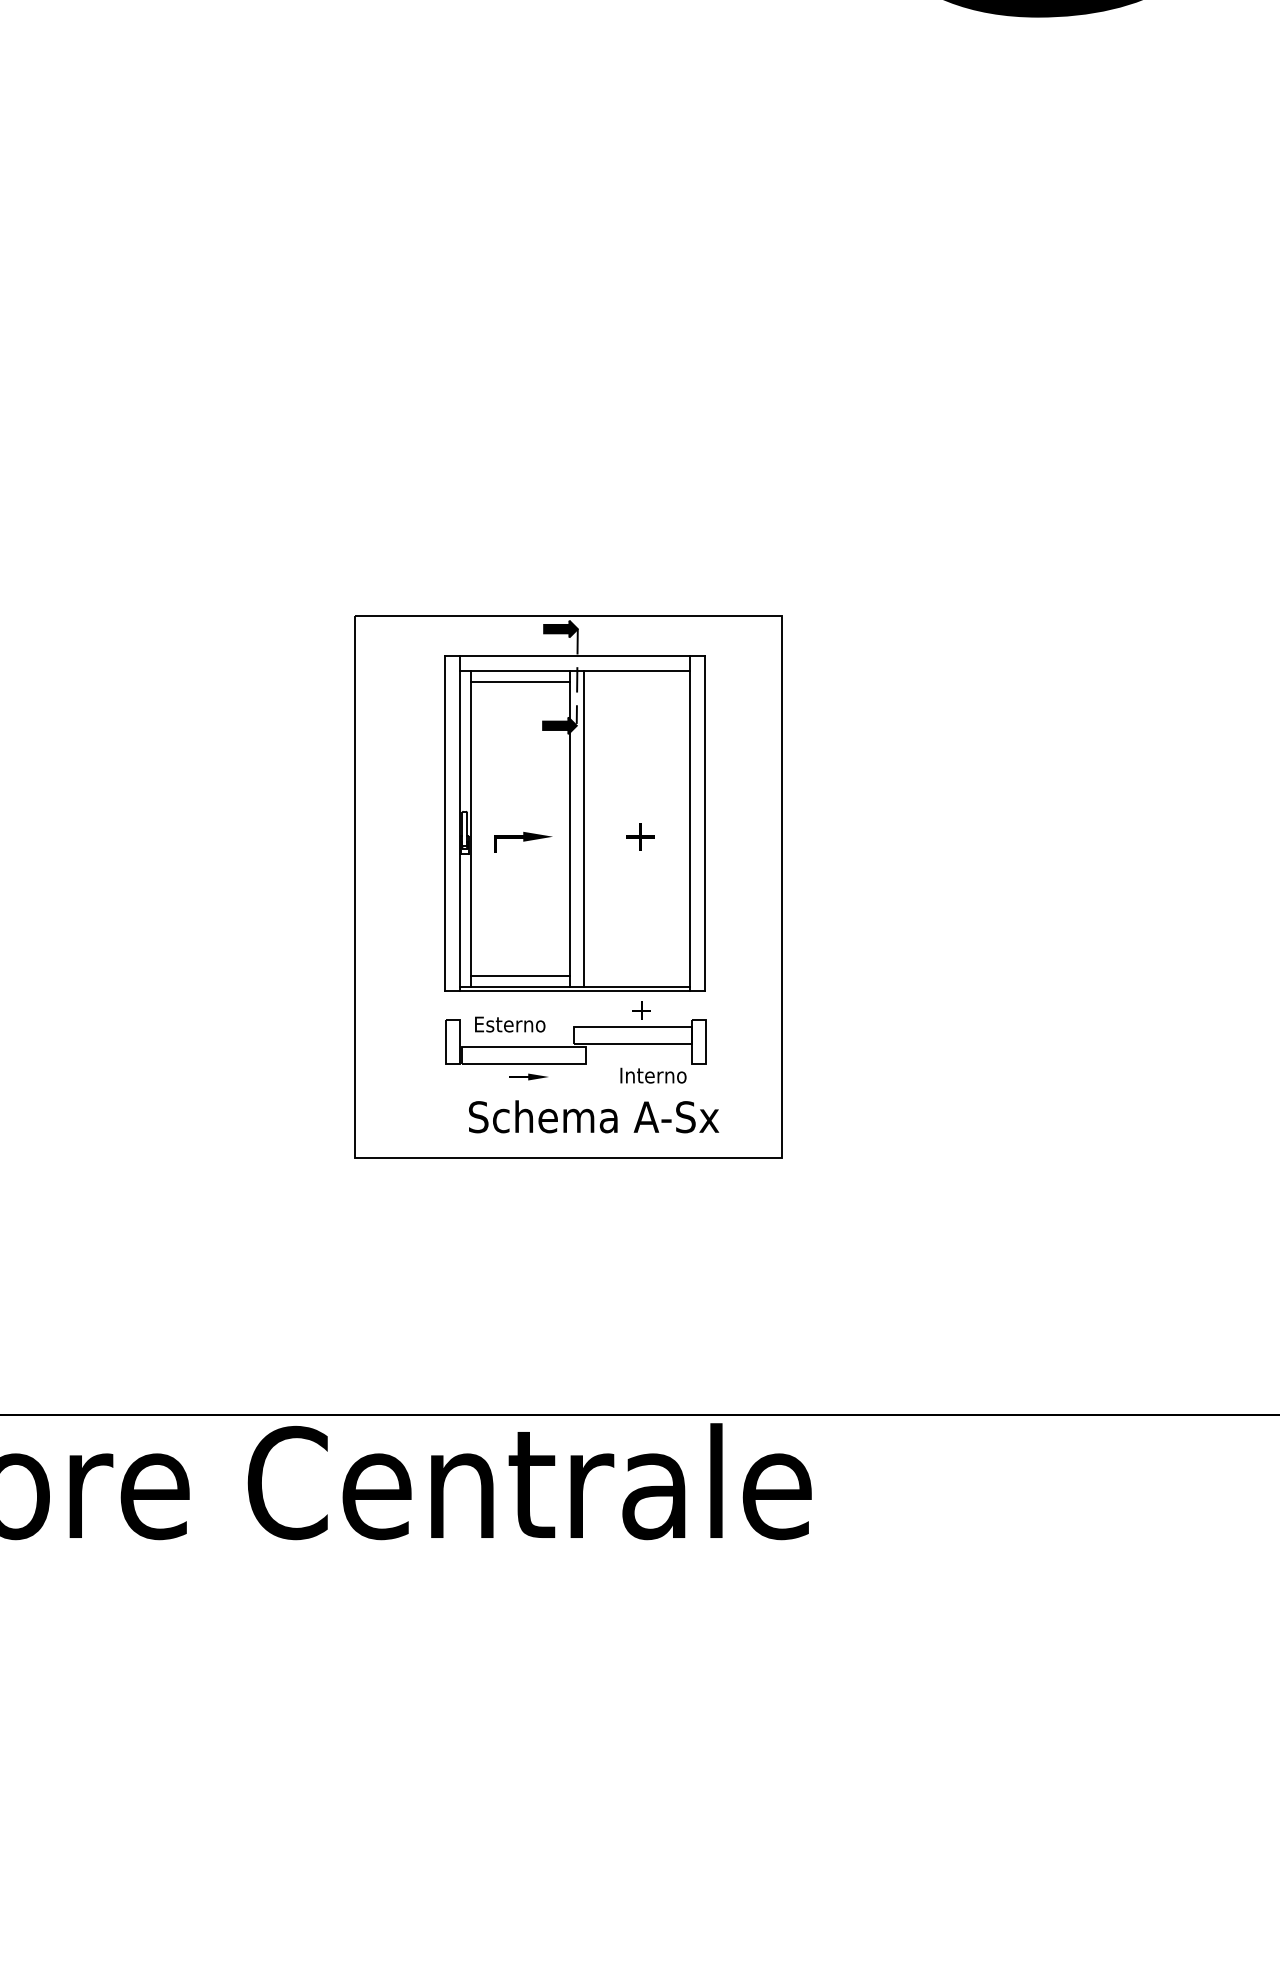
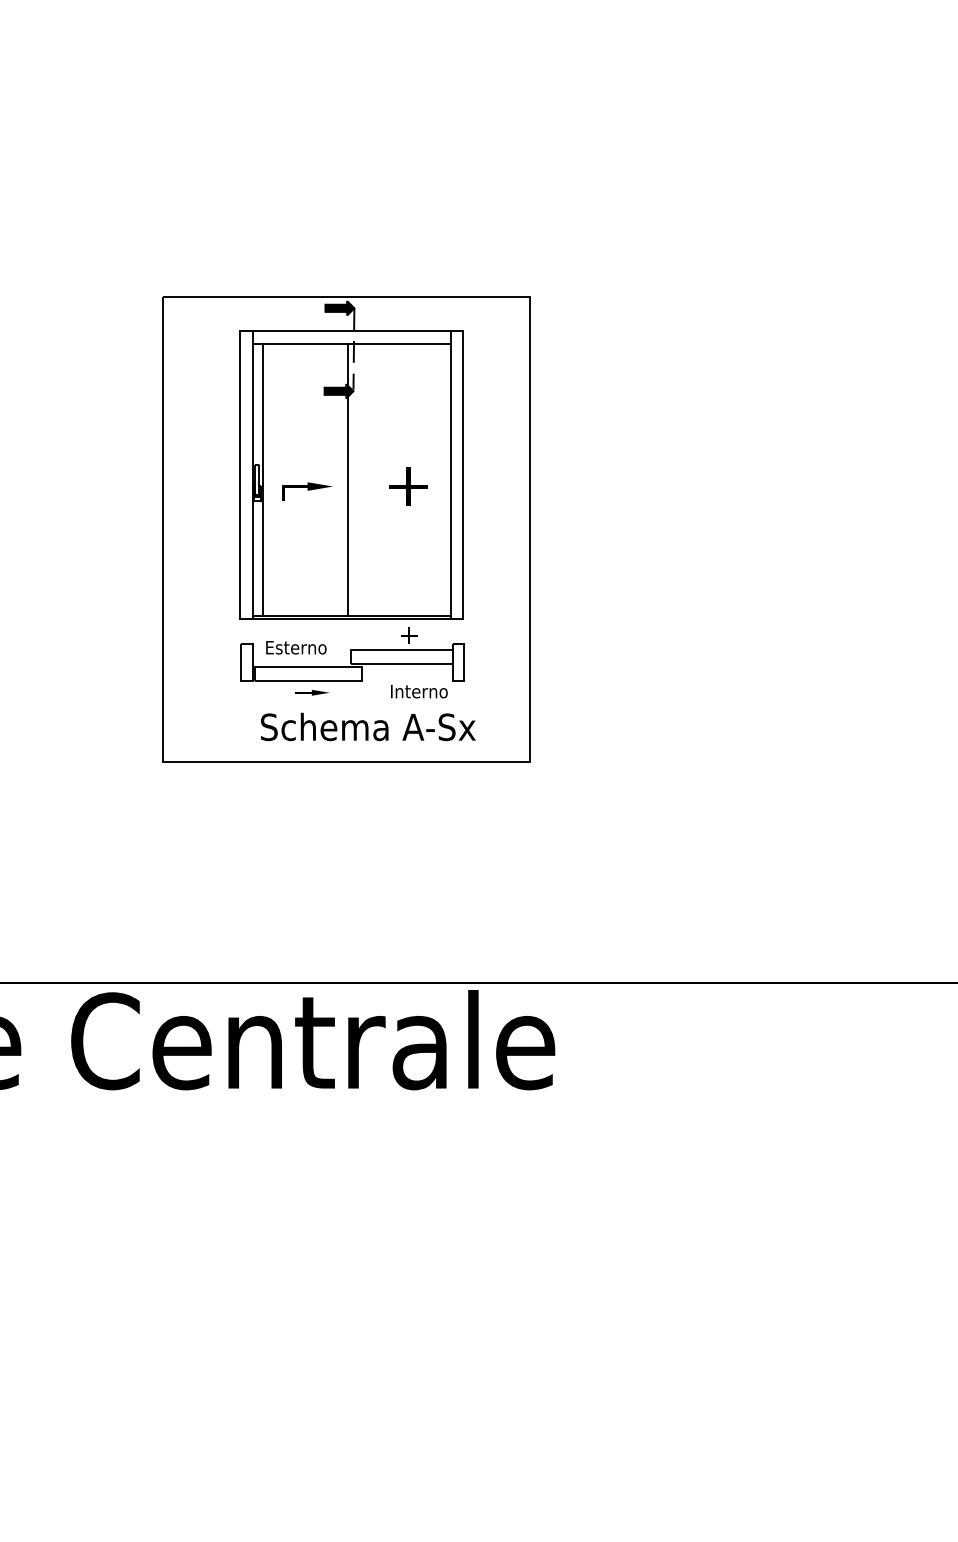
line: (520, 681) -> (305, 353), removed
line: (583, 828) -> (359, 479), removed
part: (640, 836) -> (408, 486), size x1.6
line: (520, 975) -> (305, 605), removed

